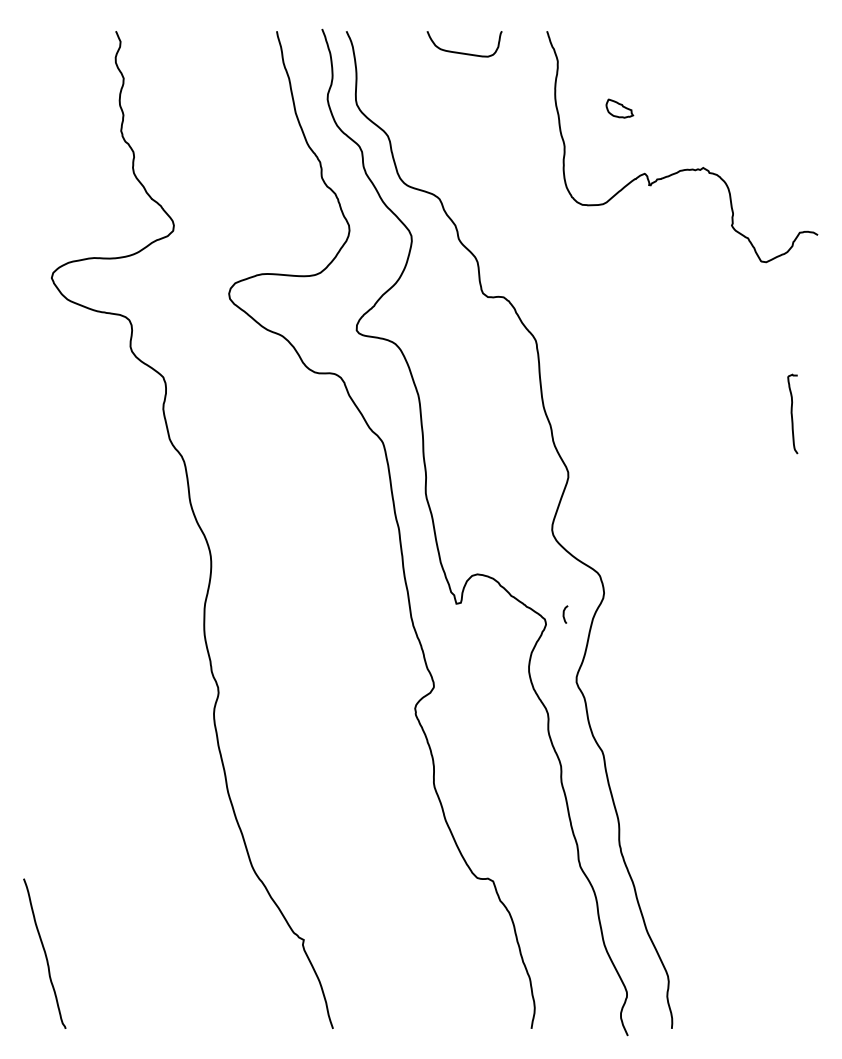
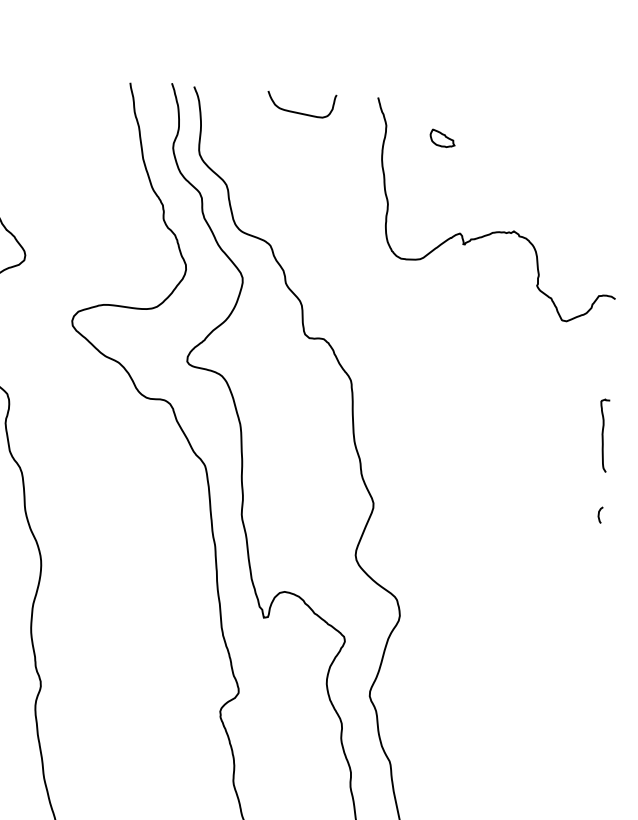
part: (619, 108) -> (442, 138), moved
curve: (792, 413) -> (603, 435), moved
curve: (564, 614) -> (599, 514), moved

